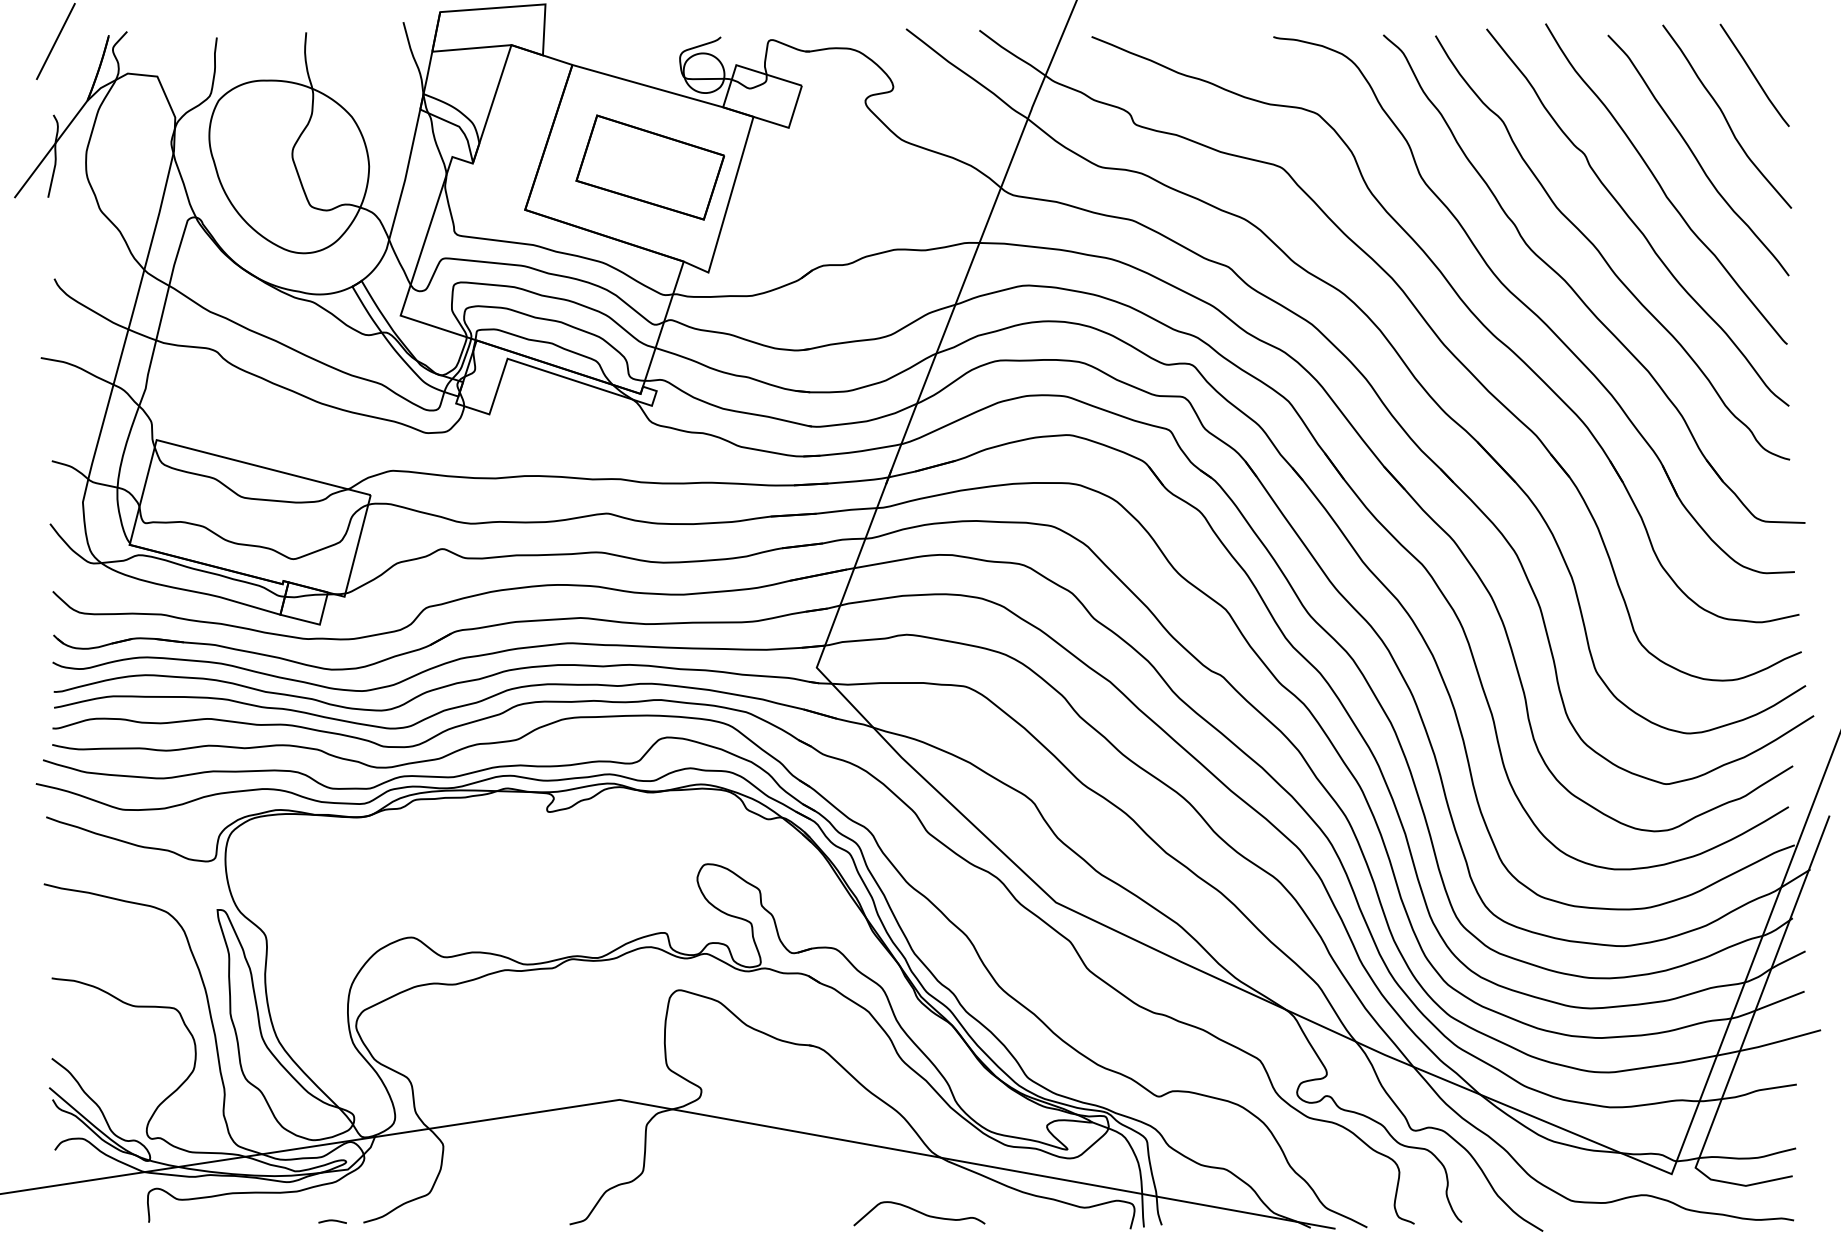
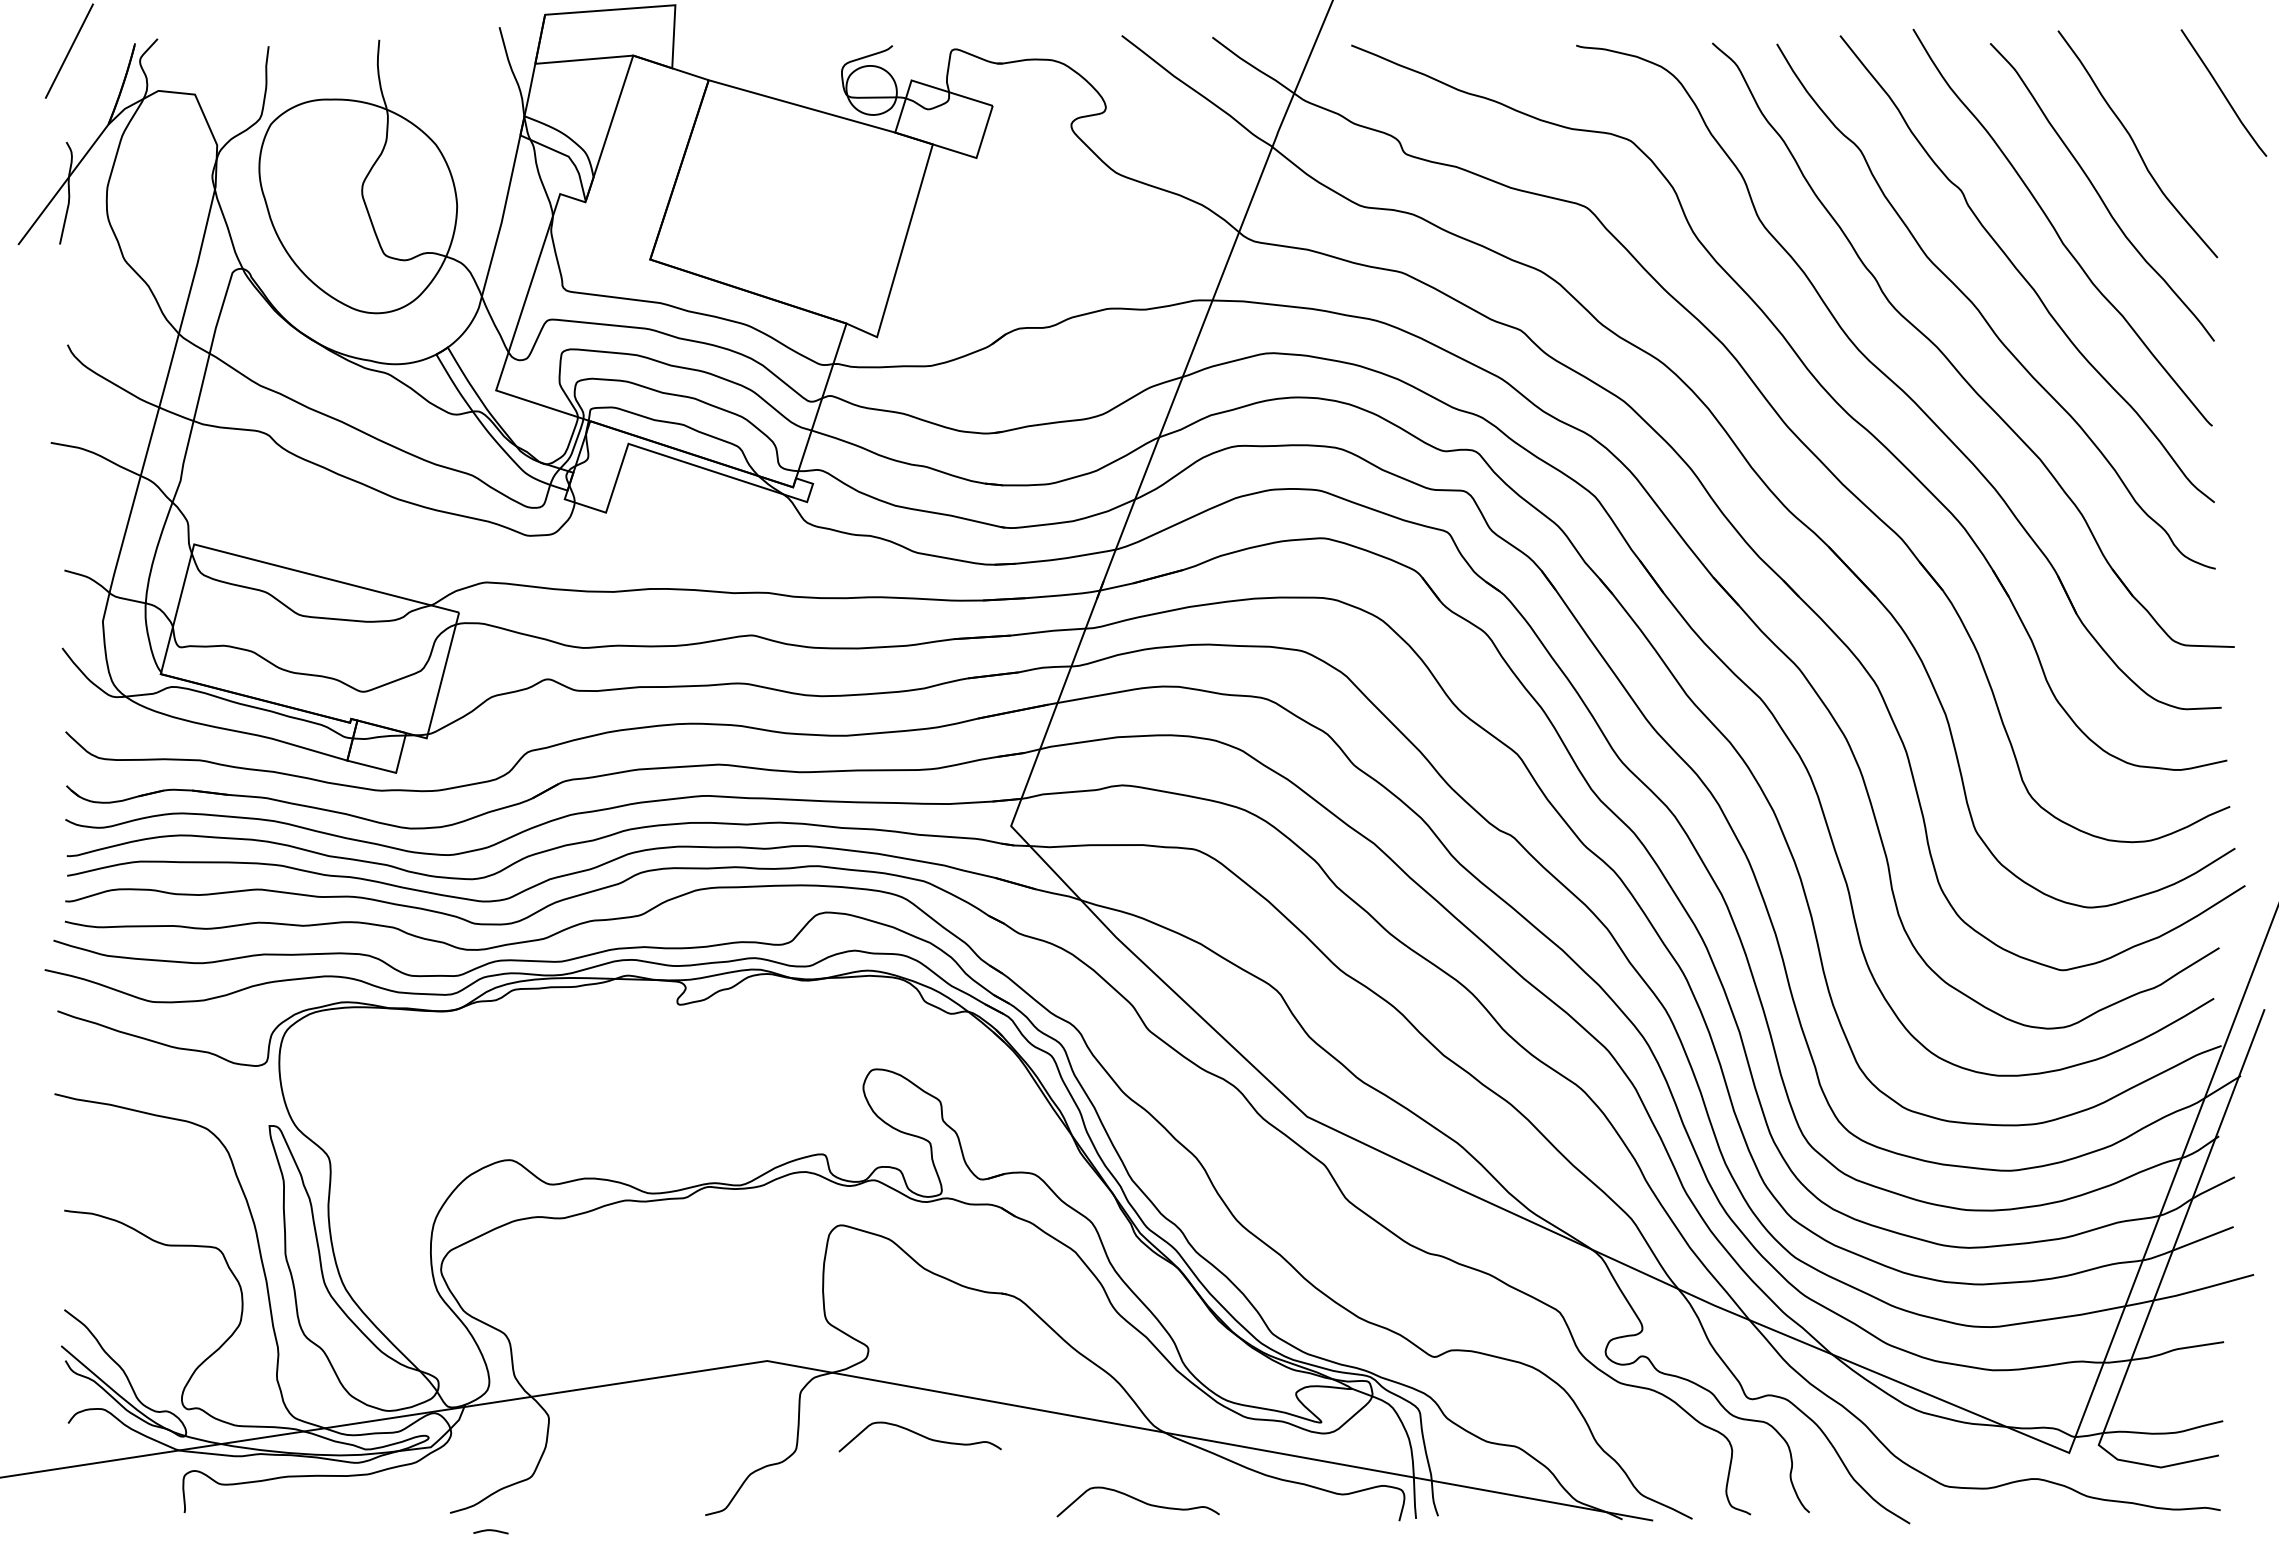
line: (1754, 74) -> (2223, 92), moved
part: (649, 167) -> (804, 206), removed
curve: (742, 1160) -> (919, 1435), added
curve: (332, 1221) -> (490, 1531), moved

